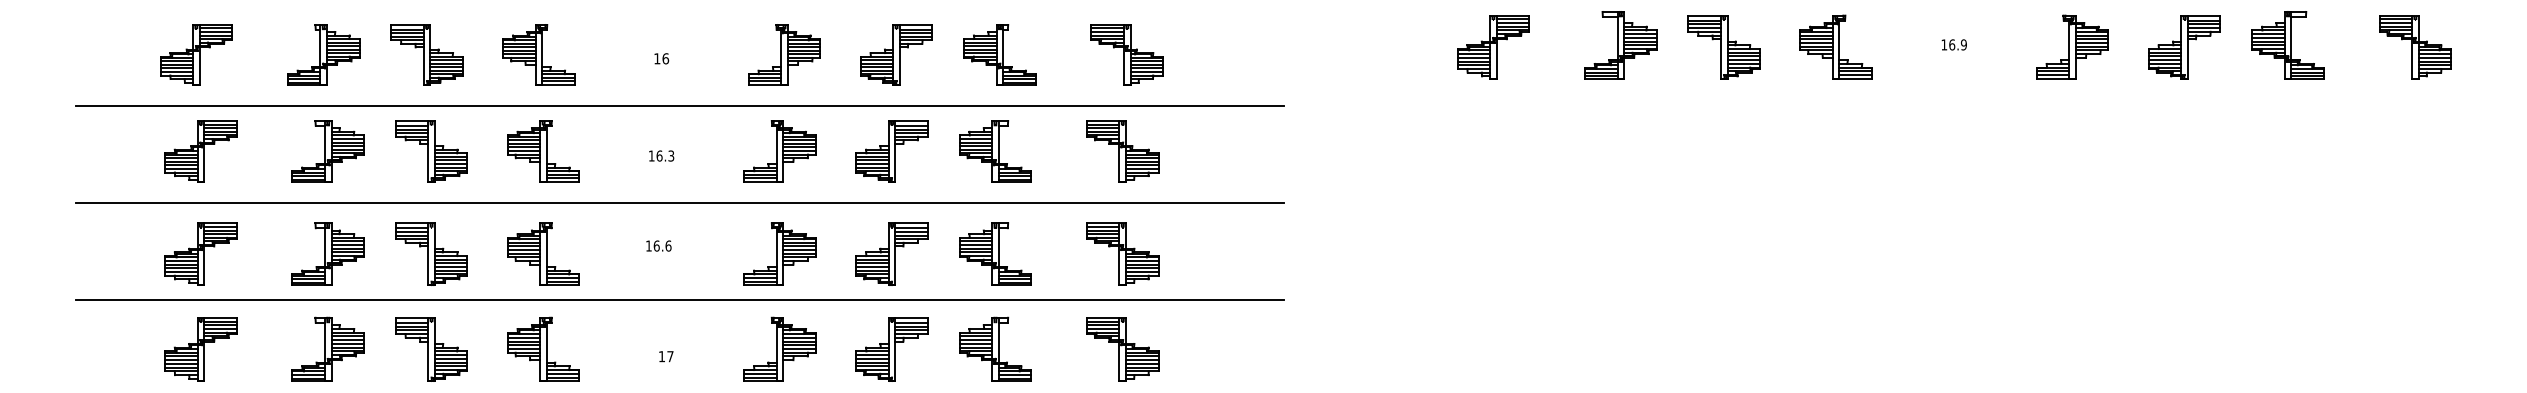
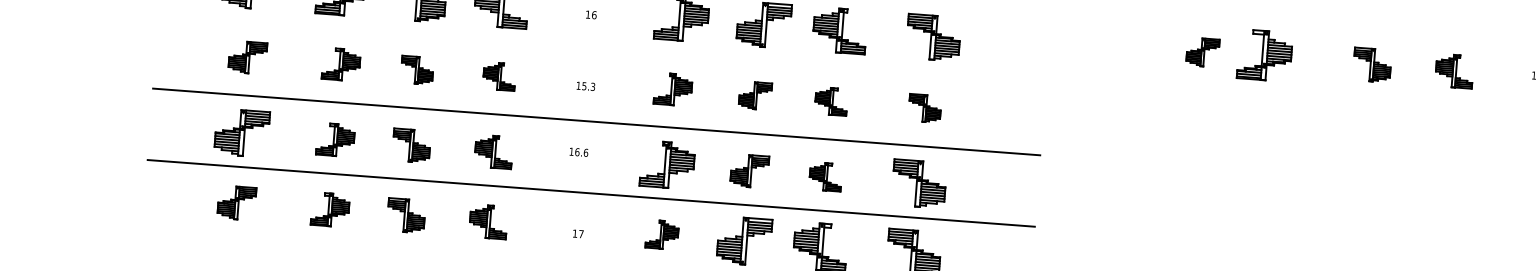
part: (1620, 45) -> (1264, 55), moved
part: (1835, 46) -> (1454, 70), size x0.7
part: (1493, 47) -> (1202, 52), size x0.6
part: (1723, 47) -> (1371, 65), size x0.7
line: (679, 105) -> (601, 50), removed
part: (200, 151) -> (247, 57), size x0.7
part: (327, 151) -> (340, 64), size x0.7
part: (431, 151) -> (417, 70), size x0.6
part: (543, 151) -> (499, 76), size x0.6
part: (779, 151) -> (672, 89), size x0.7
part: (891, 151) -> (755, 95), size x0.6
part: (995, 151) -> (831, 101), size x0.6
part: (1122, 151) -> (924, 108), size x0.6
text: (659, 155) -> (584, 85), 16.3 -> 15.3
part: (327, 253) -> (335, 139), size x0.7
part: (431, 253) -> (411, 145), size x0.7
part: (543, 253) -> (493, 151), size x0.7
part: (891, 253) -> (749, 170), size x0.7
part: (995, 253) -> (825, 176), size x0.6
part: (327, 348) -> (329, 209), size x0.7
part: (543, 348) -> (488, 221), size x0.7
part: (779, 348) -> (661, 234), size x0.6
part: (200, 349) -> (236, 202), size x0.7
part: (431, 349) -> (406, 215), size x0.7

